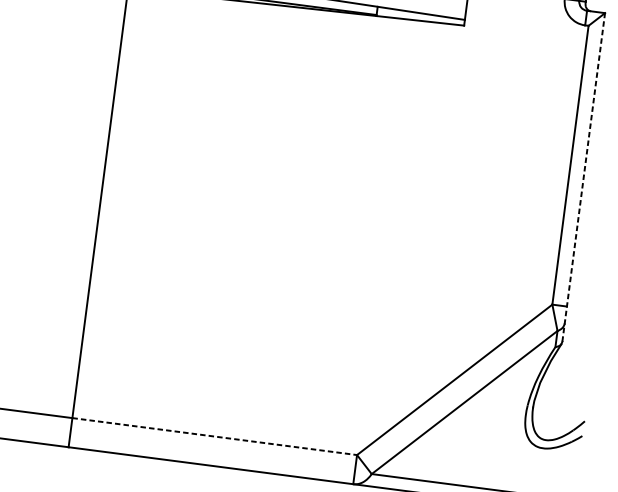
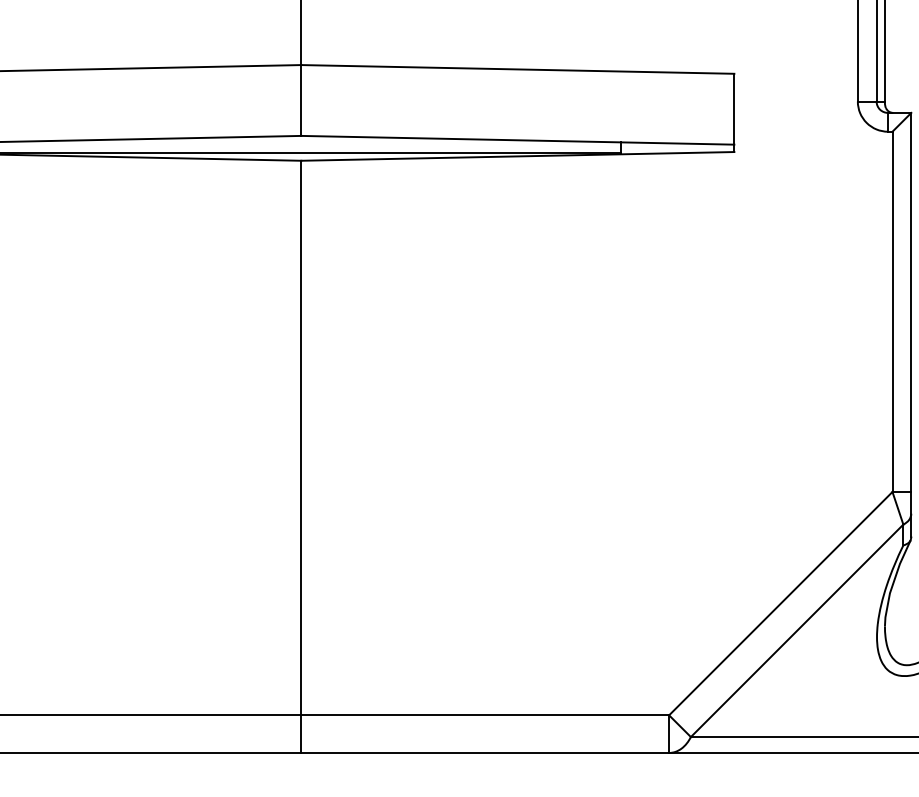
line: (583, 176) -> (911, 324), dashed -> solid
line: (214, 436) -> (485, 715), dashed -> solid

